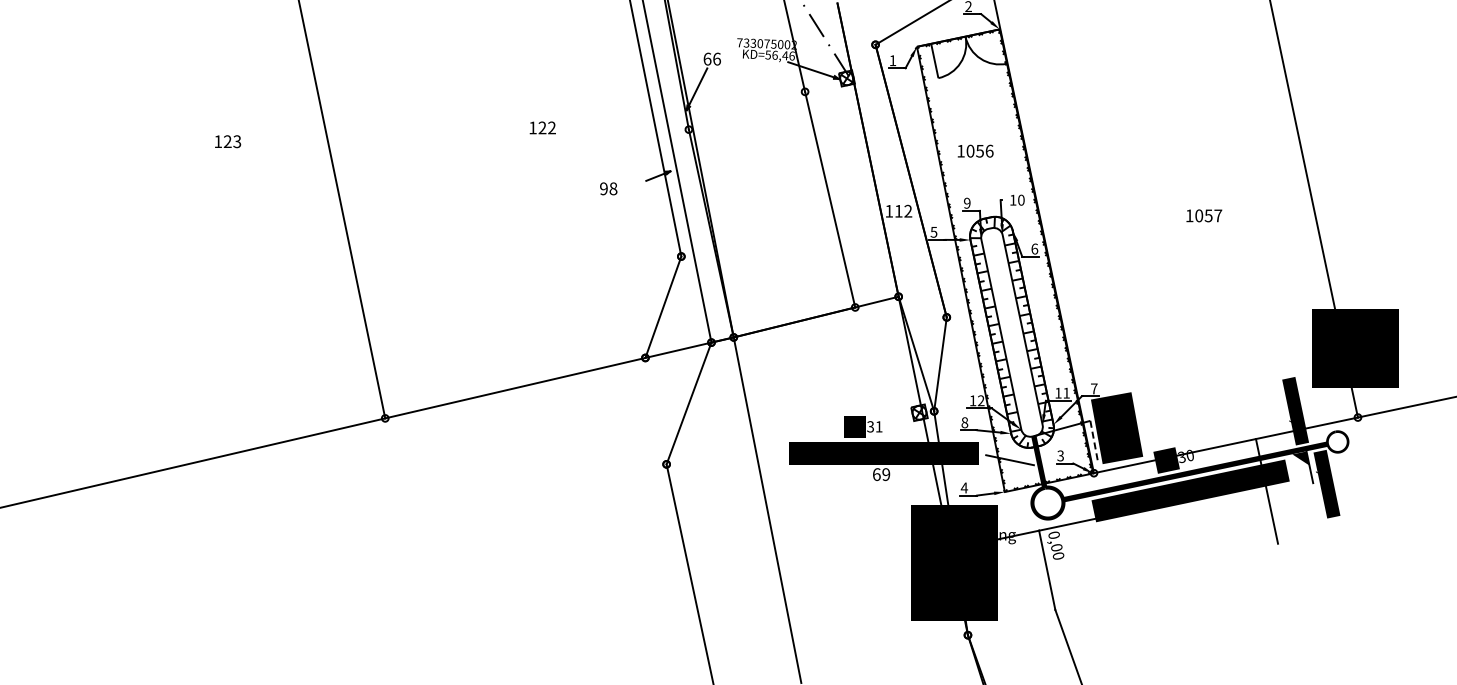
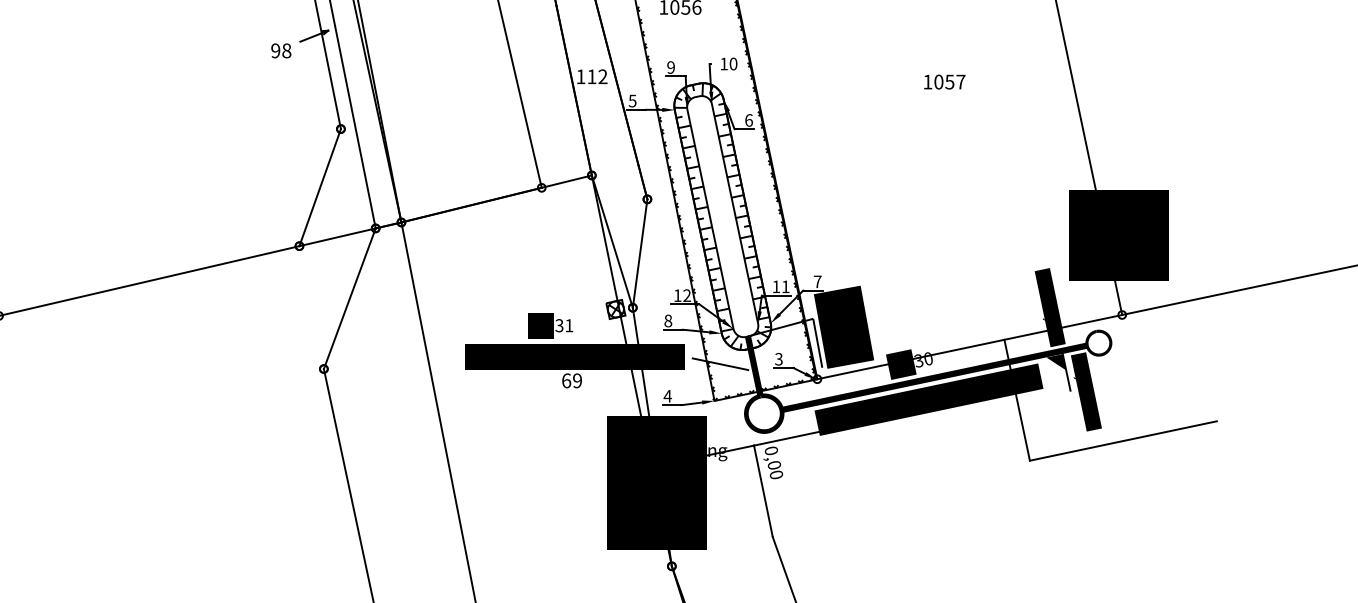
text: (608, 188) -> (281, 50), moved
line: (1094, 442) -> (817, 343), dashed -> solid
line: (1358, 526) -> (1122, 440), added

